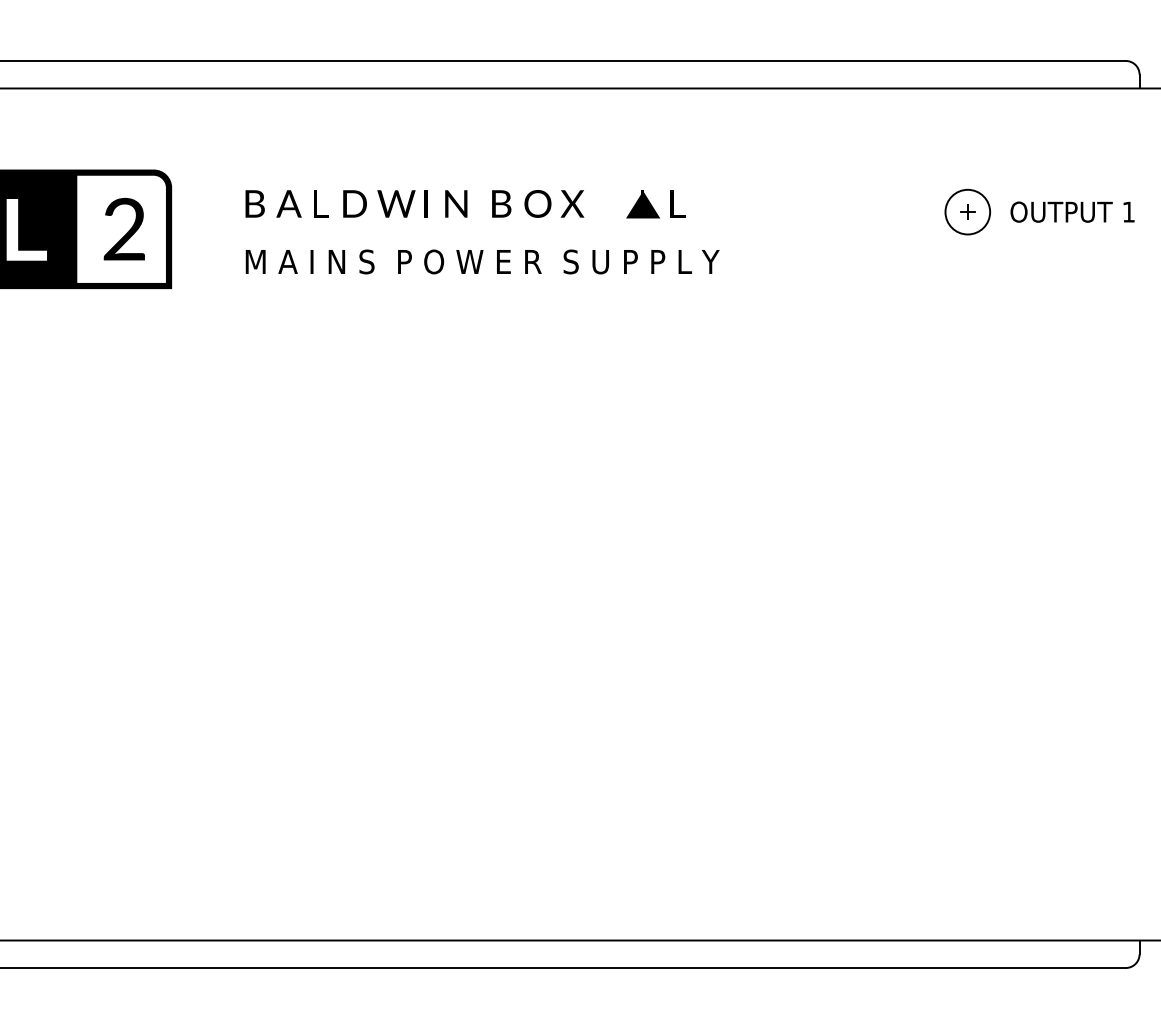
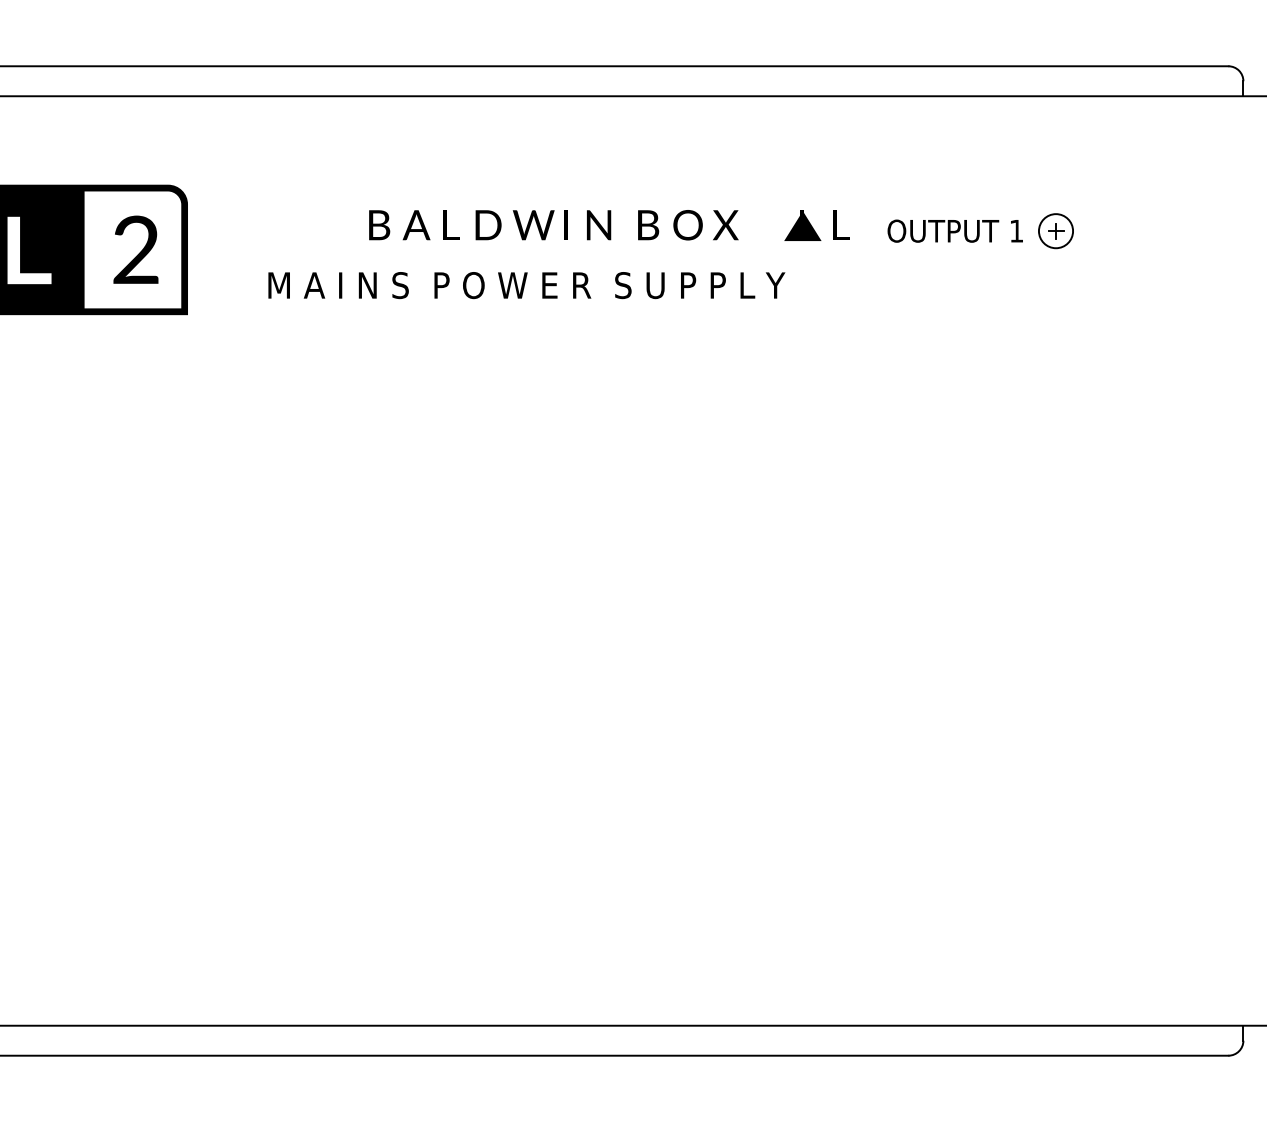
text: (465, 204) -> (609, 225), moved
circle: (967, 211) -> (1055, 230), size x0.7
text: (1071, 211) -> (954, 230), moved

